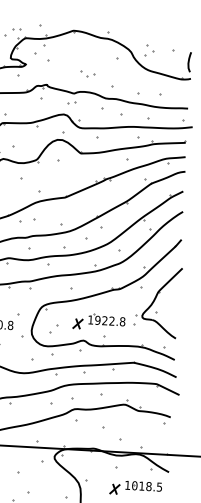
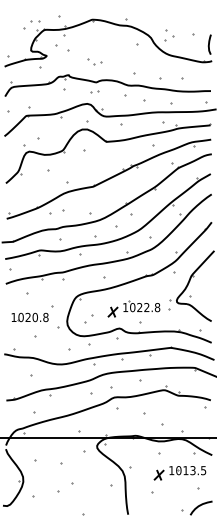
part: (87, 73) -> (94, 61), moved
text: (97, 320) -> (132, 307), 1922.8 -> 1022.8
text: (148, 486) -> (192, 470), 1018.5 -> 1013.5

